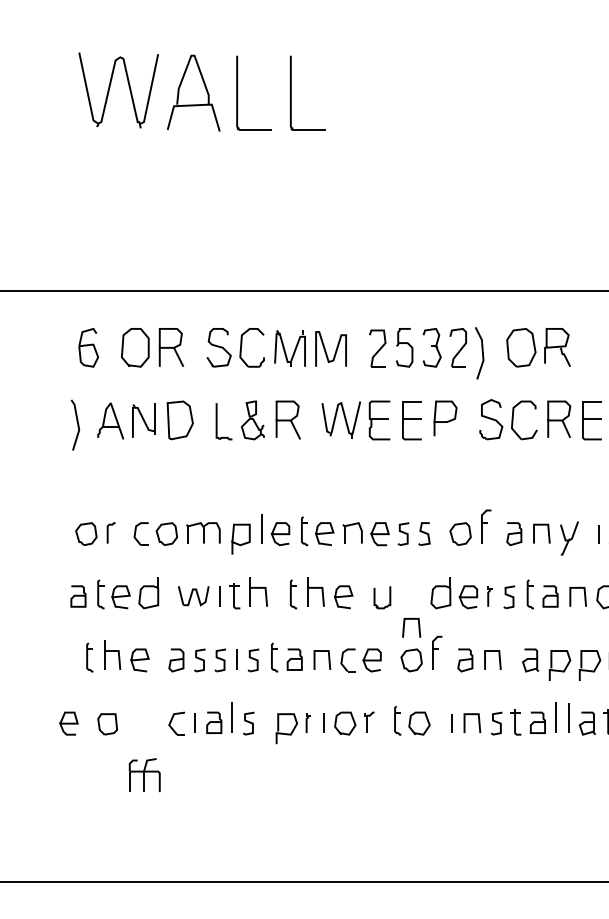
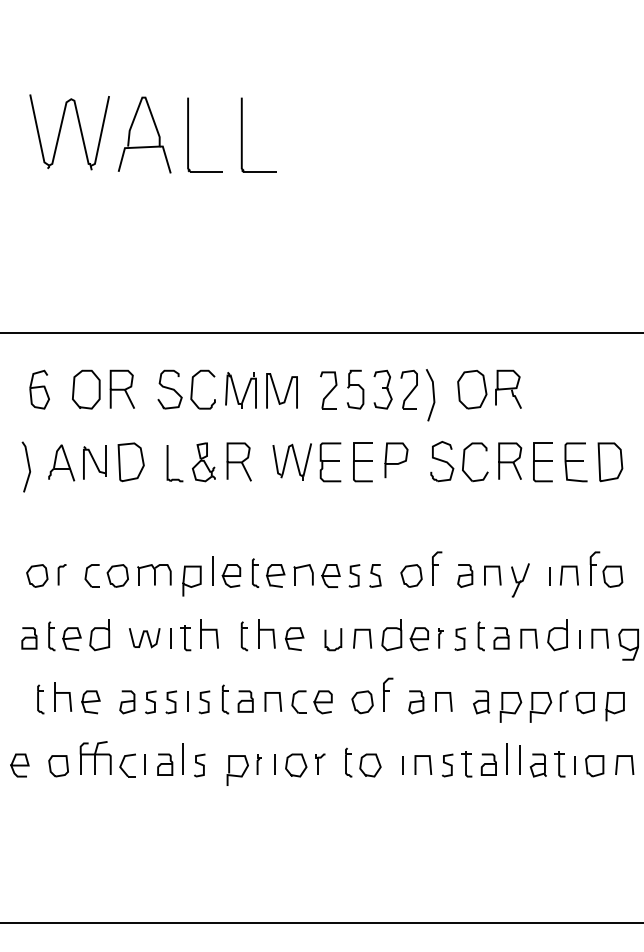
line: (404, 627) -> (355, 638), moved
part: (144, 774) -> (95, 757), moved

